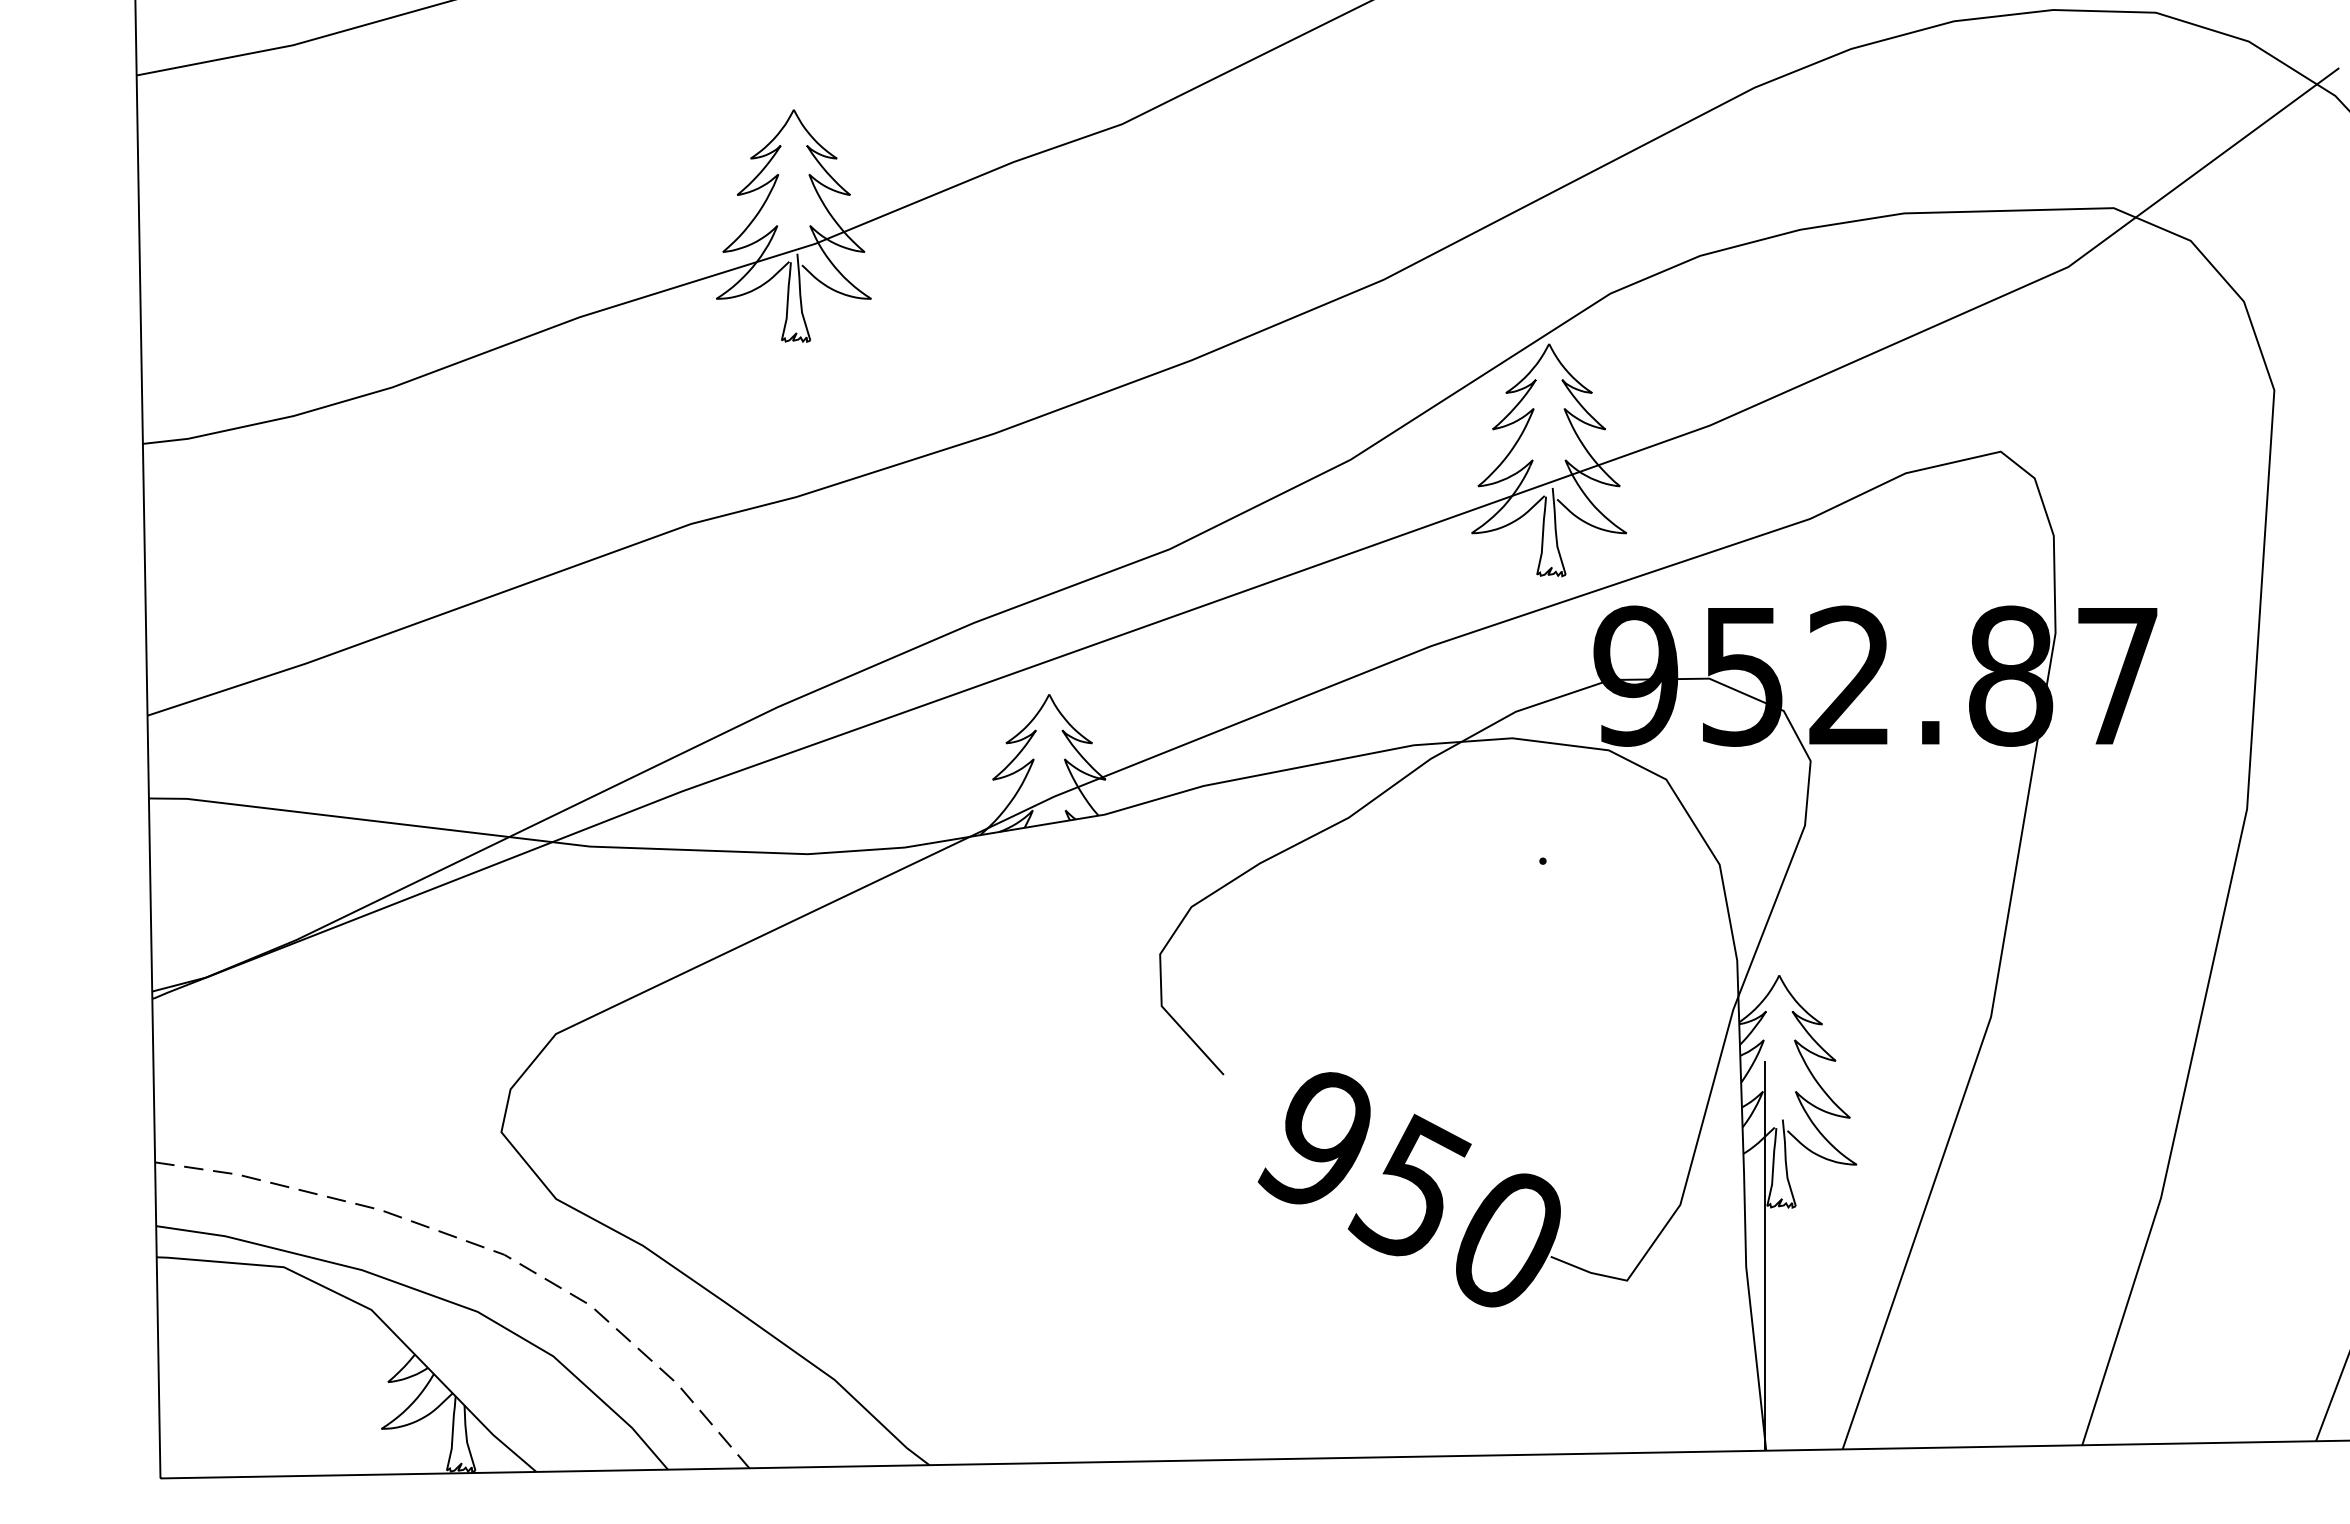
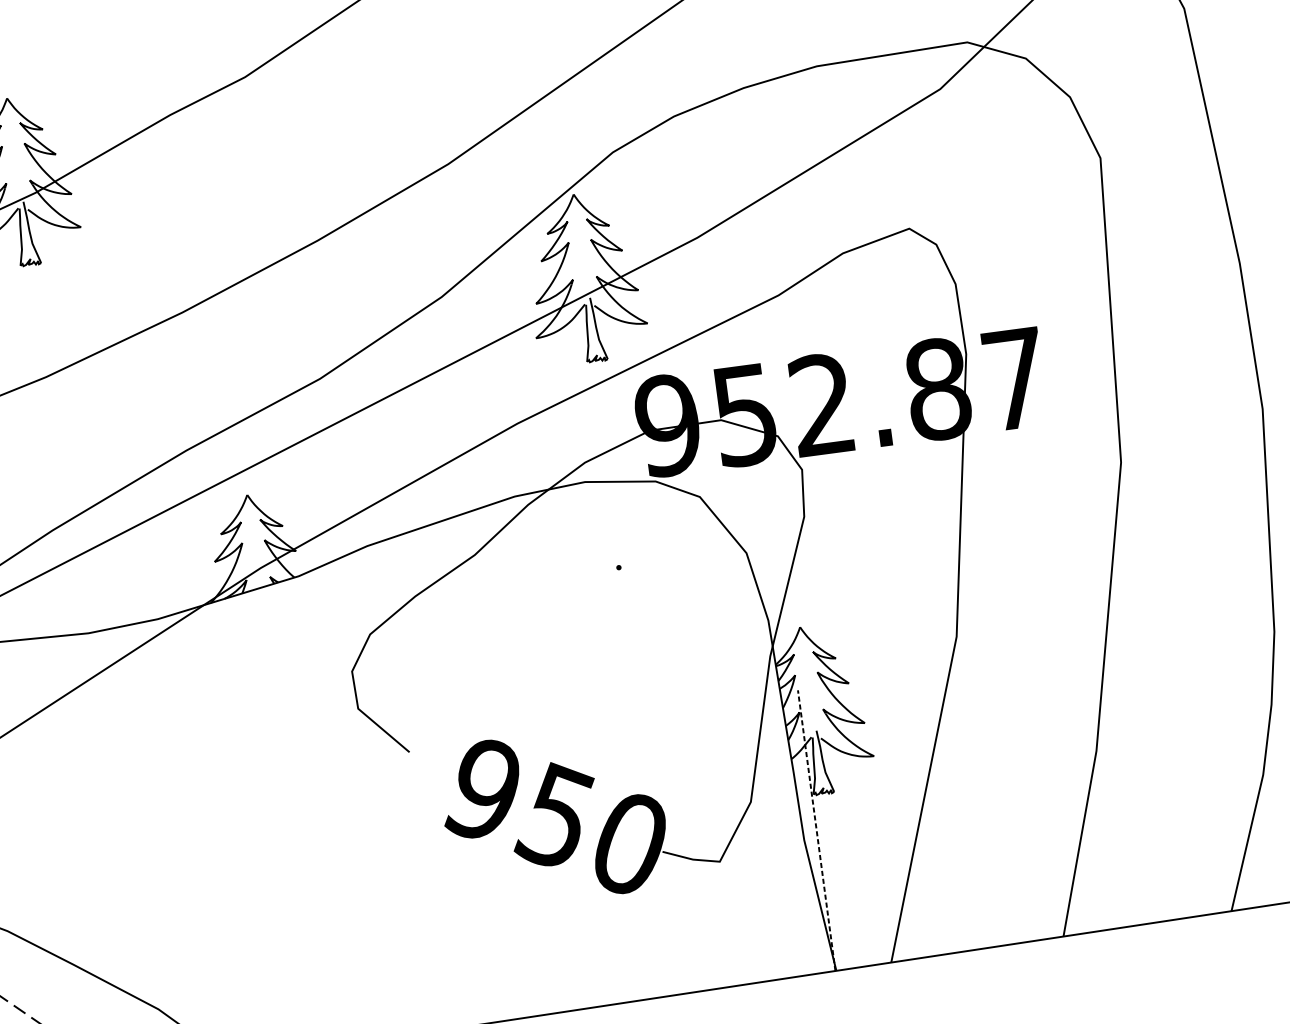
line: (1764, 1255) -> (816, 830), solid -> dashed

